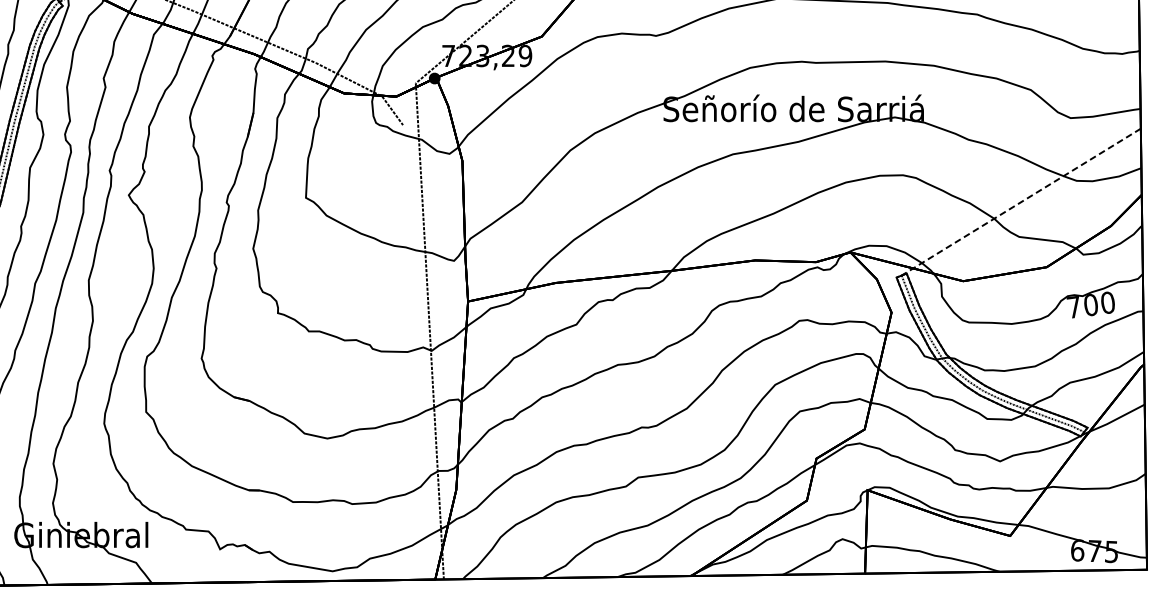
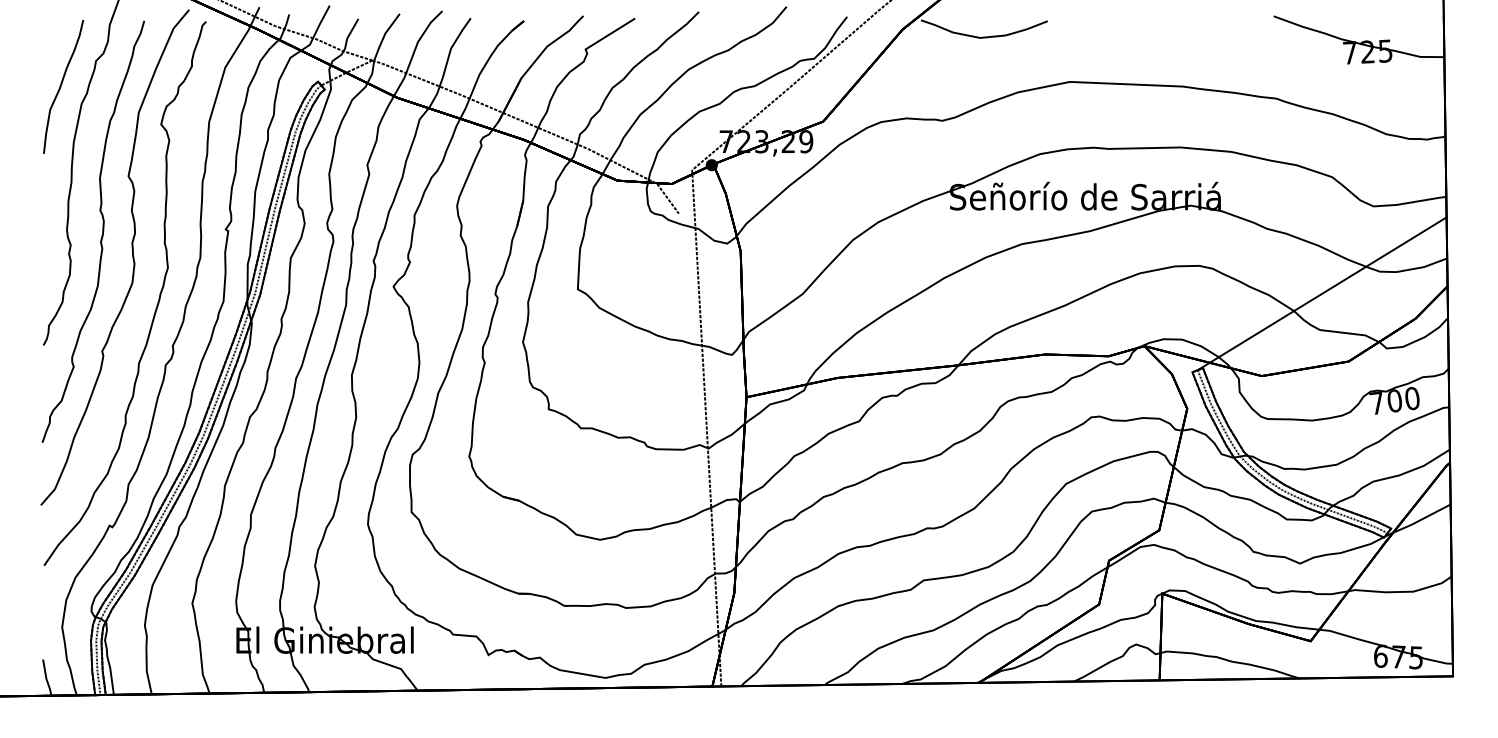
line: (1020, 202) -> (1321, 294), dashed -> solid

